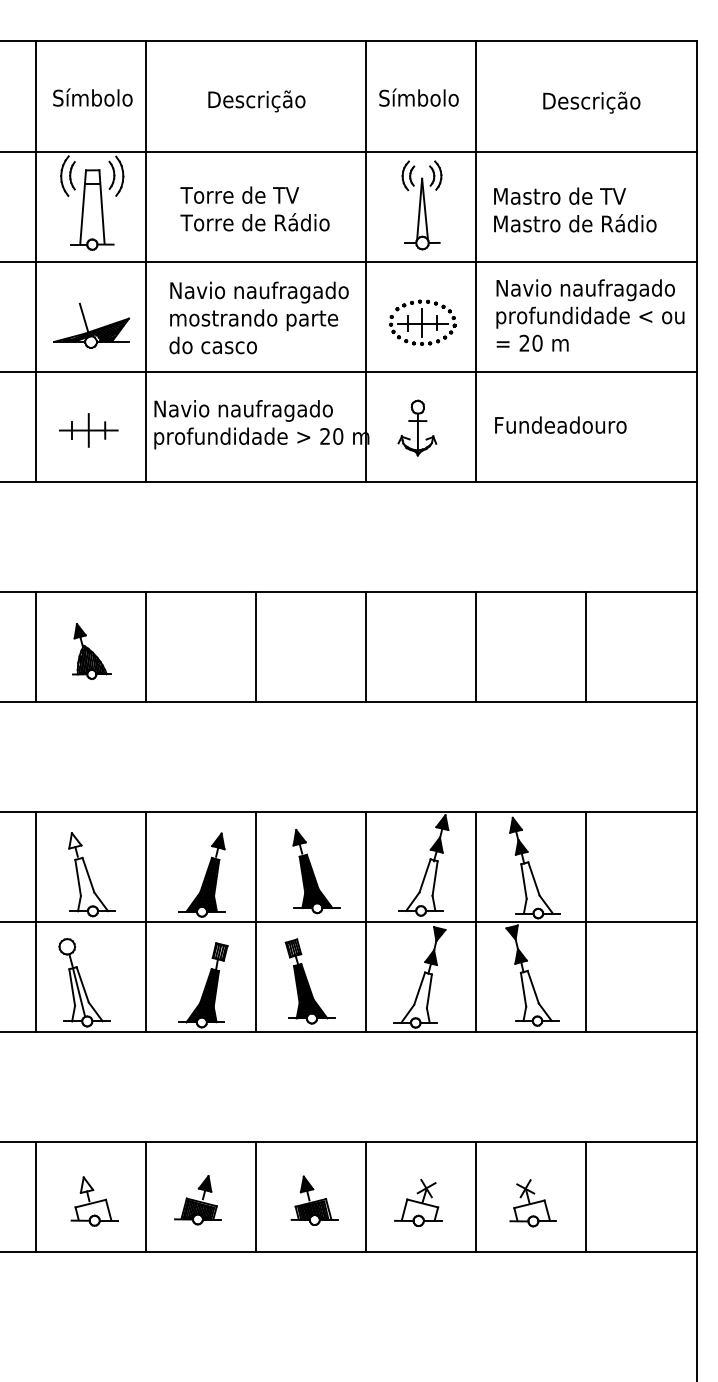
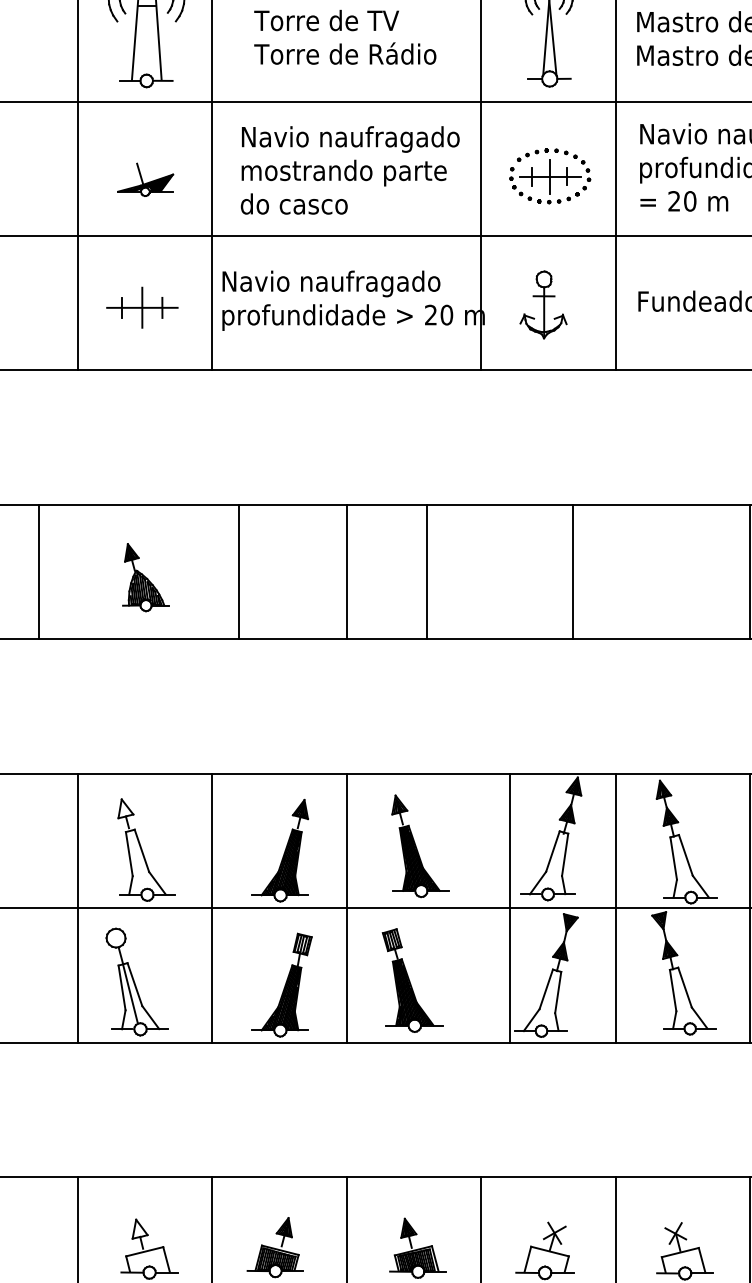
part: (91, 325) -> (145, 179), size x0.6
line: (36, 646) -> (39, 571), moved
line: (146, 646) -> (239, 571), moved
line: (366, 646) -> (427, 571), moved
line: (476, 646) -> (572, 571), moved
line: (366, 922) -> (510, 908), moved

